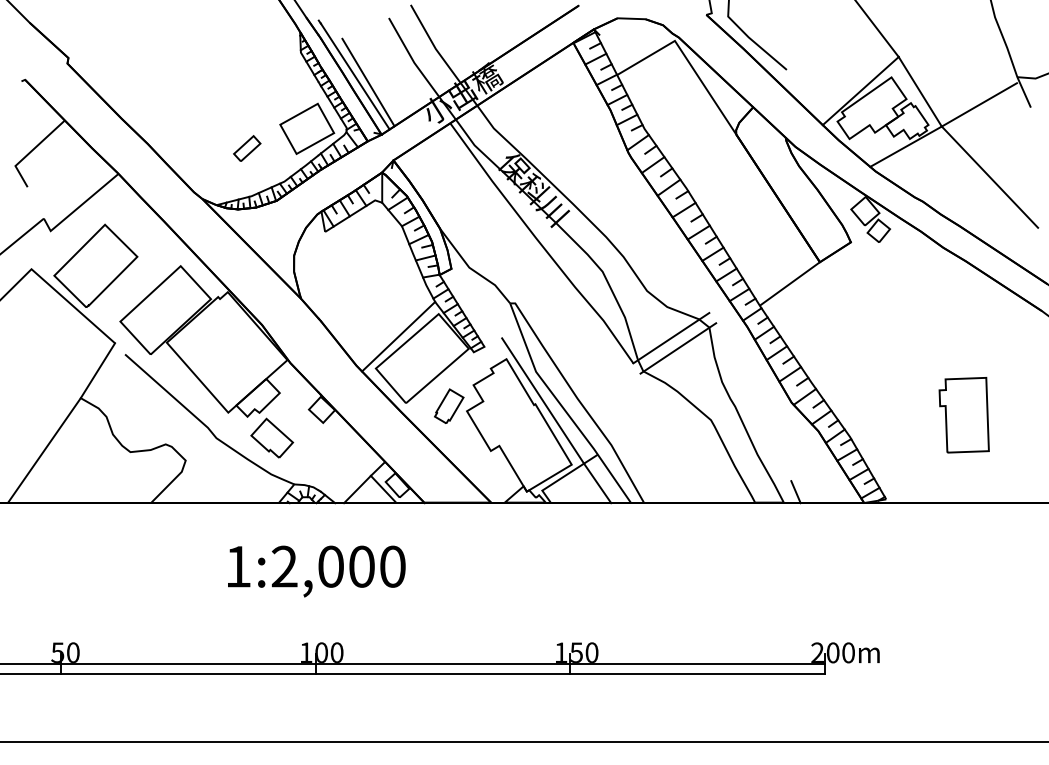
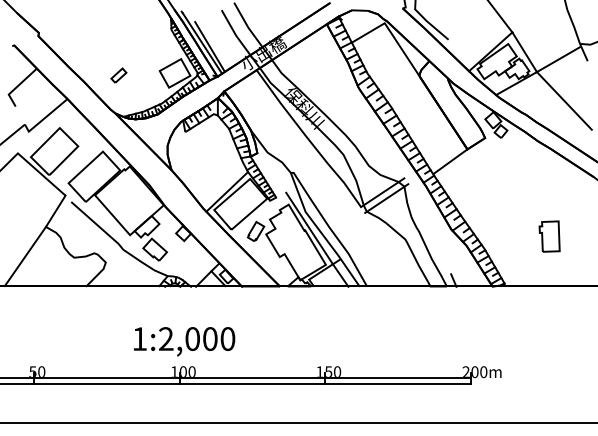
part: (246, 148) -> (118, 75), moved
part: (963, 414) -> (549, 236), size x0.71
text: (316, 571) -> (184, 341), moved

